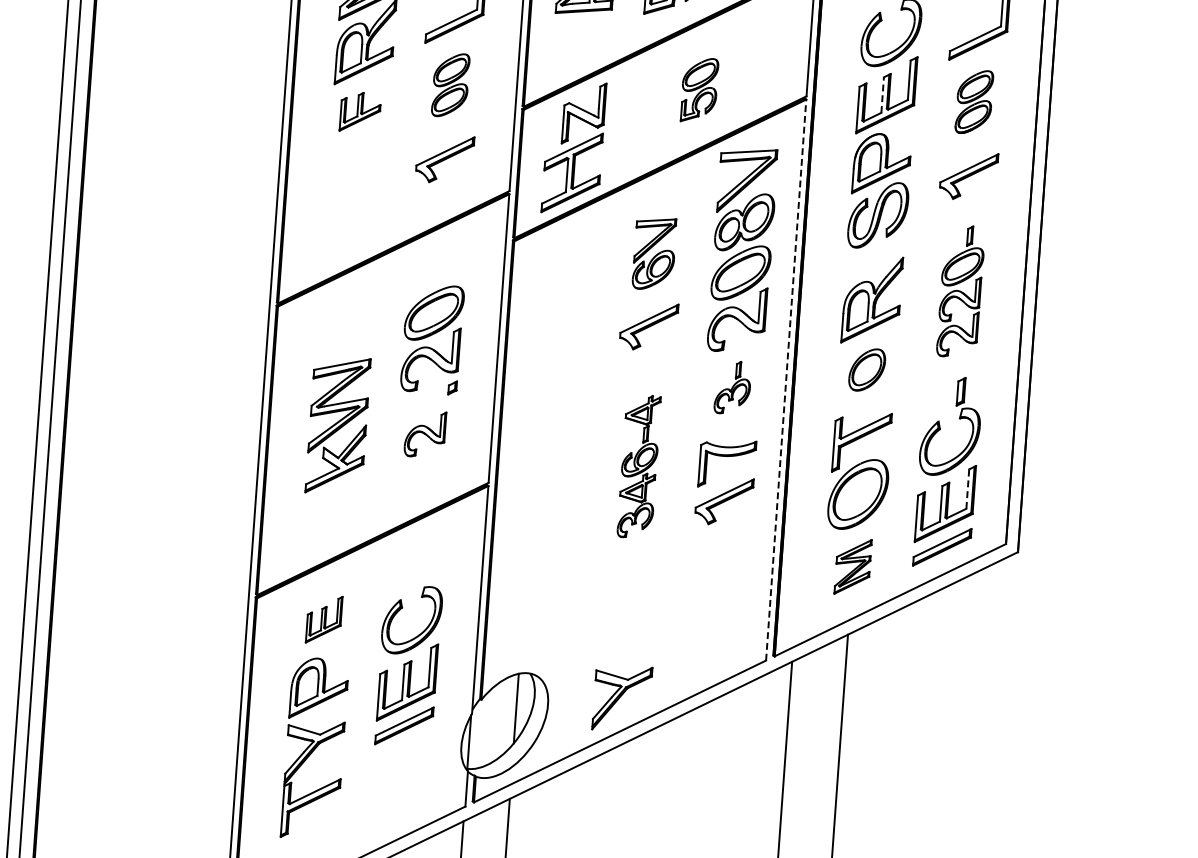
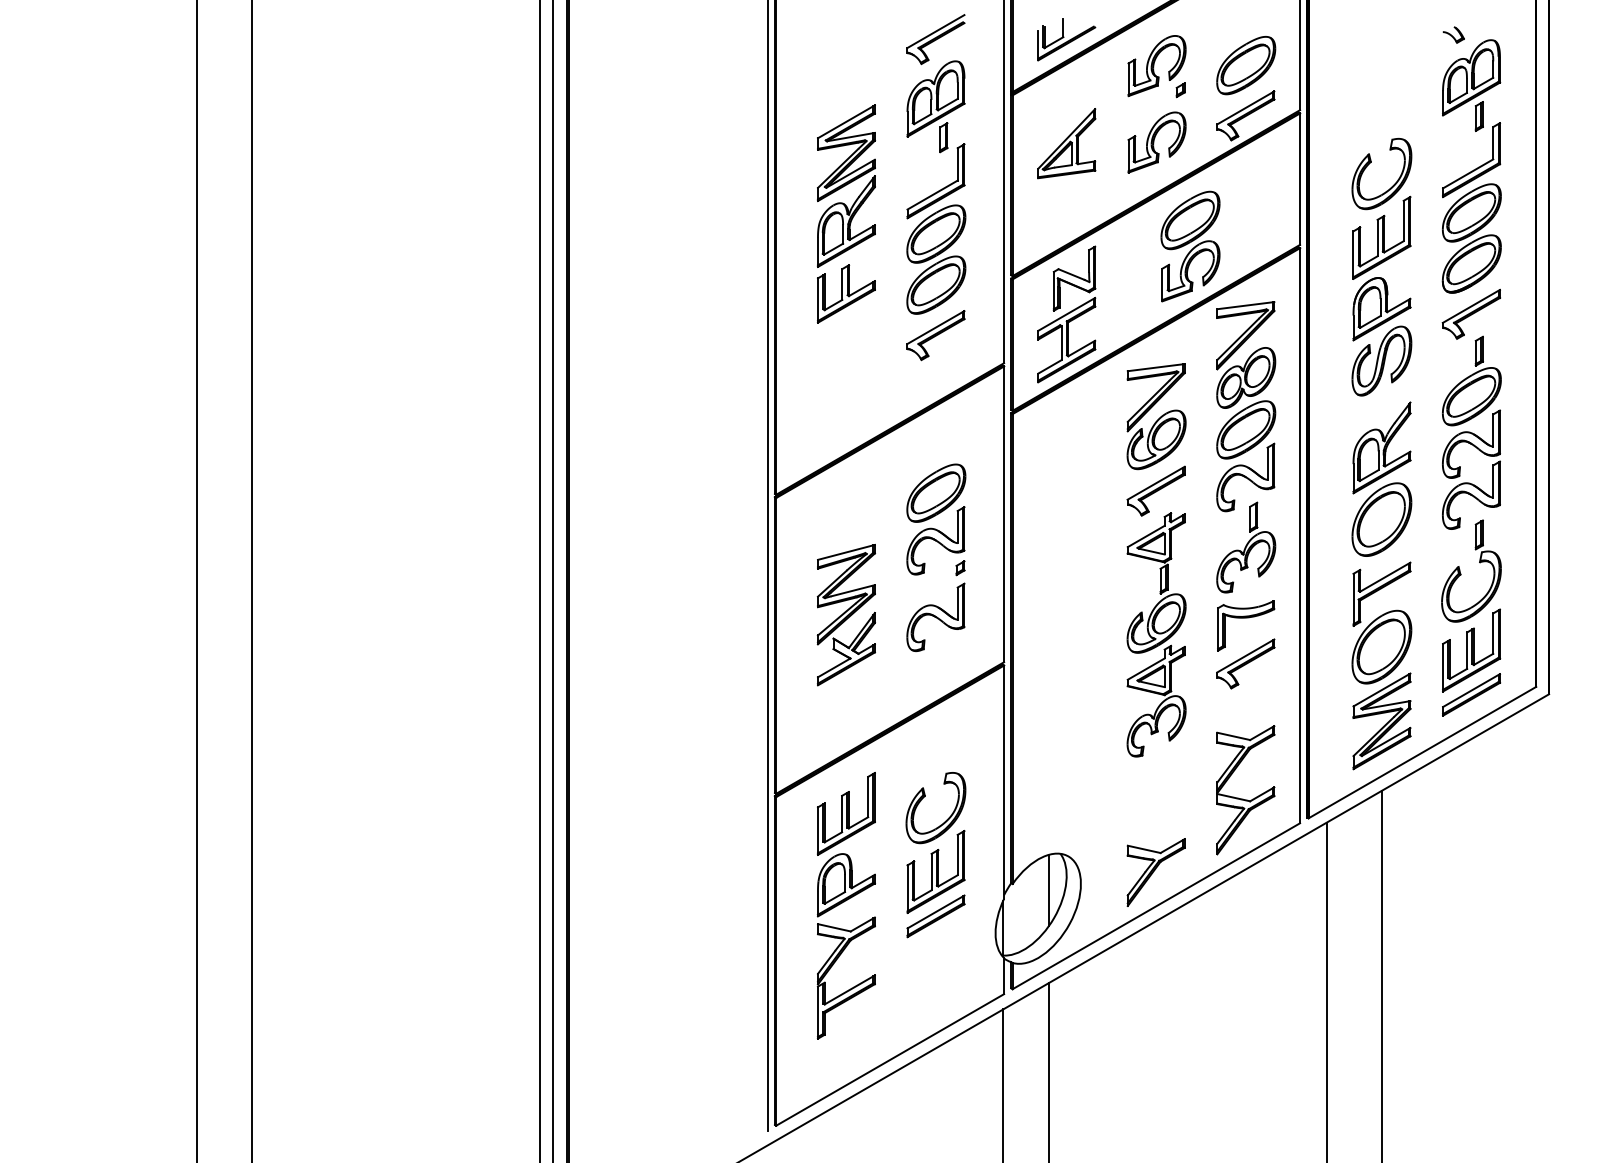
part: (450, 85) -> (936, 259), size x1.67
part: (699, 90) -> (1190, 246), size x1.67
line: (882, 94) -> (1377, 237), dashed -> solid
part: (974, 102) -> (1471, 238), size x1.67
part: (359, 111) -> (845, 293), size x1.43
part: (654, 253) -> (1156, 416), size x1.43
part: (960, 291) -> (1471, 432), size x1.43
part: (866, 369) -> (1381, 519), size x1.67
line: (786, 379) -> (1300, 535), dashed -> solid
part: (733, 387) -> (1246, 547), size x1.67
part: (424, 434) -> (935, 617), size x1.43
part: (639, 466) -> (1156, 634), size x1.67
line: (968, 488) -> (1493, 633), dashed -> solid
part: (852, 566) -> (1381, 721), size x1.67
part: (324, 619) -> (846, 813), size x1.67
part: (712, 632) -> (1243, 798), added

